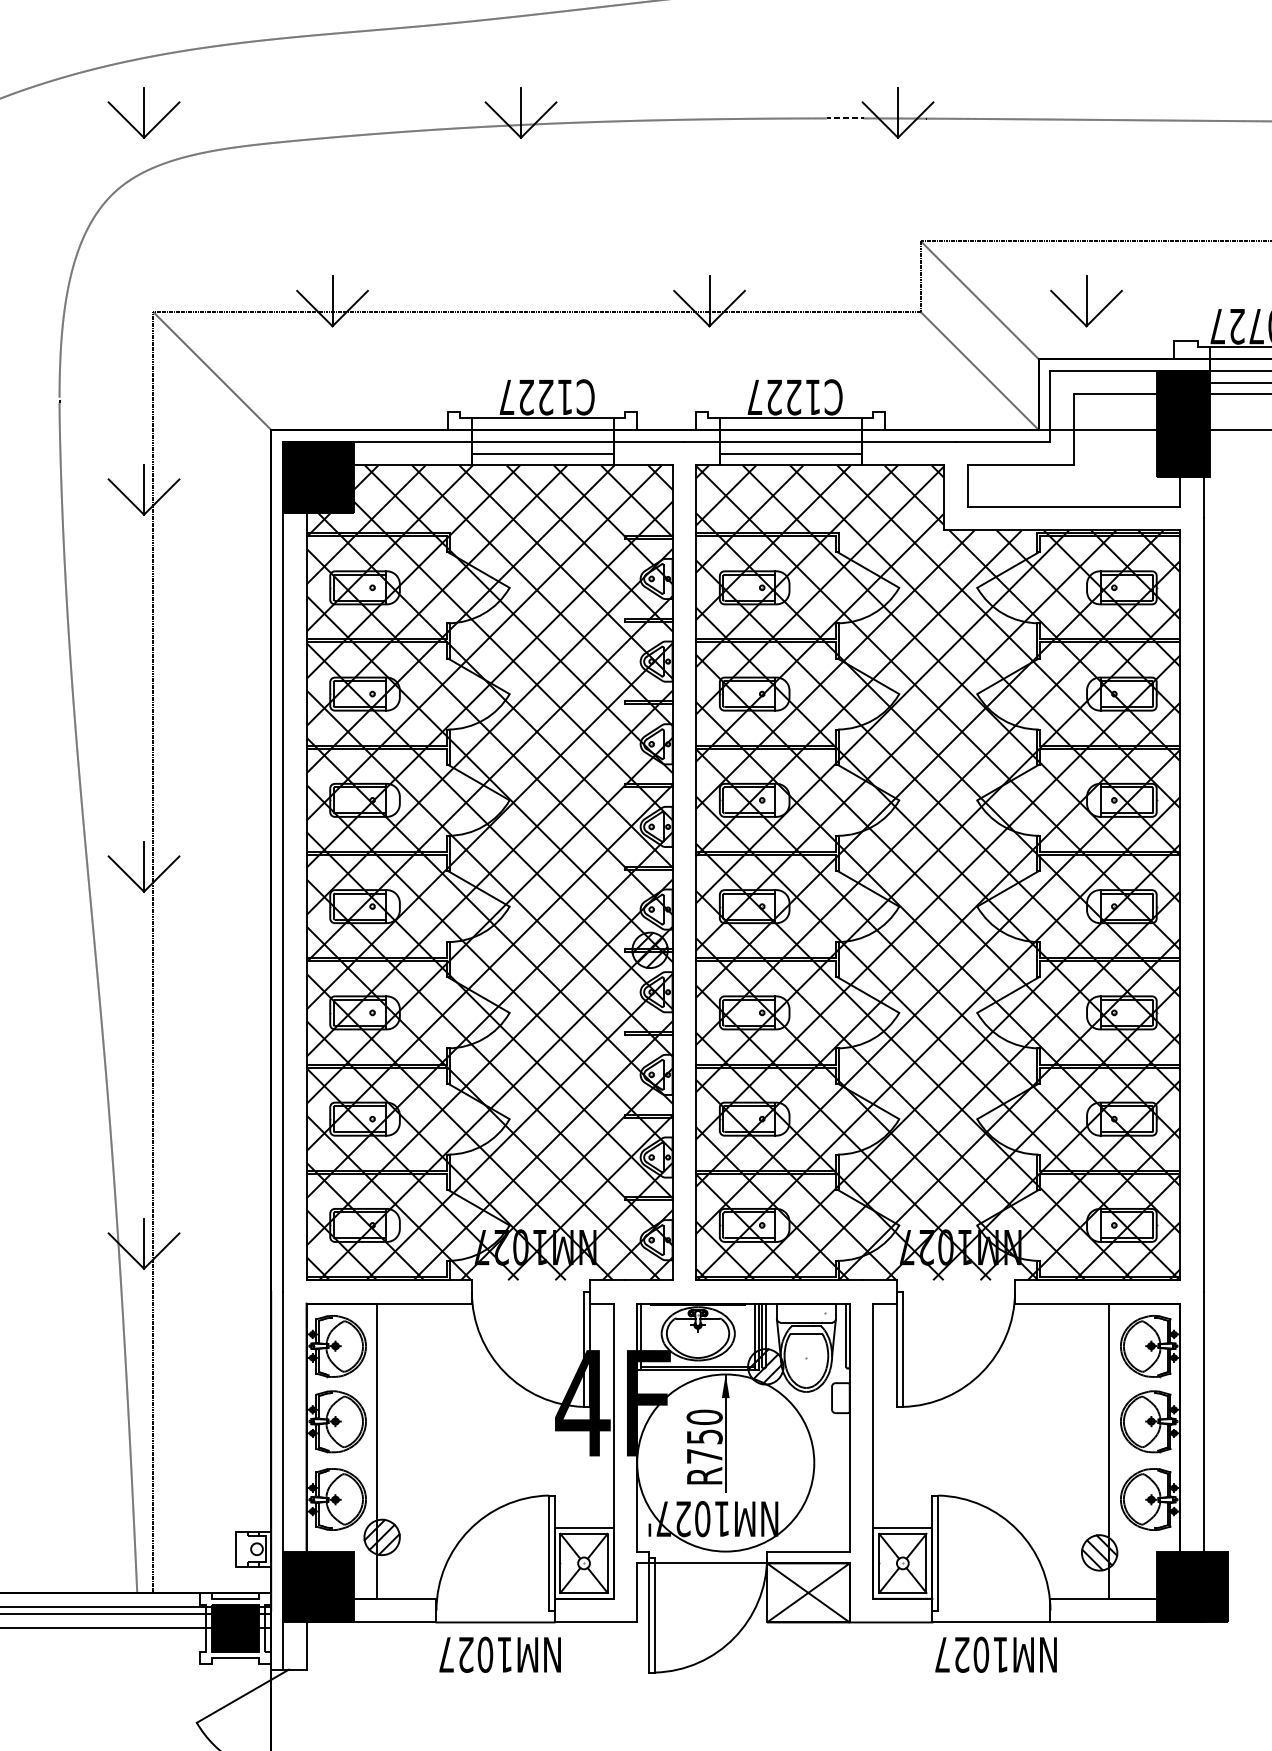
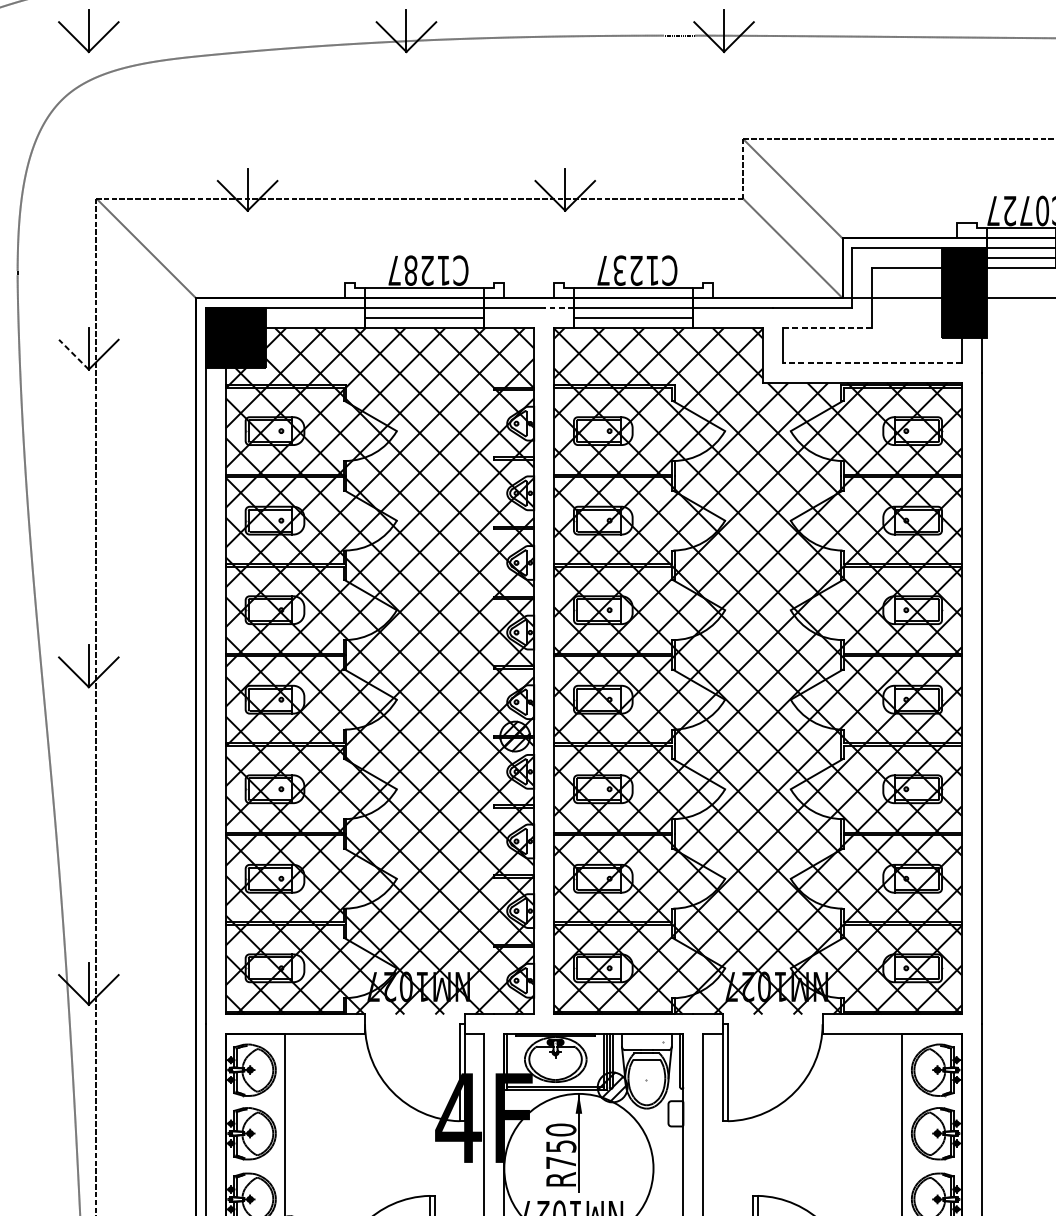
part: (1086, 301) -> (882, 189), removed
text: (525, 397) -> (410, 270), C1227 -> C1287
text: (774, 397) -> (619, 270), C1227 -> C1237
line: (702, 441) -> (559, 307), solid -> dashed
line: (1020, 465) -> (827, 328), solid -> dashed
line: (126, 497) -> (74, 355), solid -> dashed
line: (1073, 506) -> (871, 362), solid -> dashed

